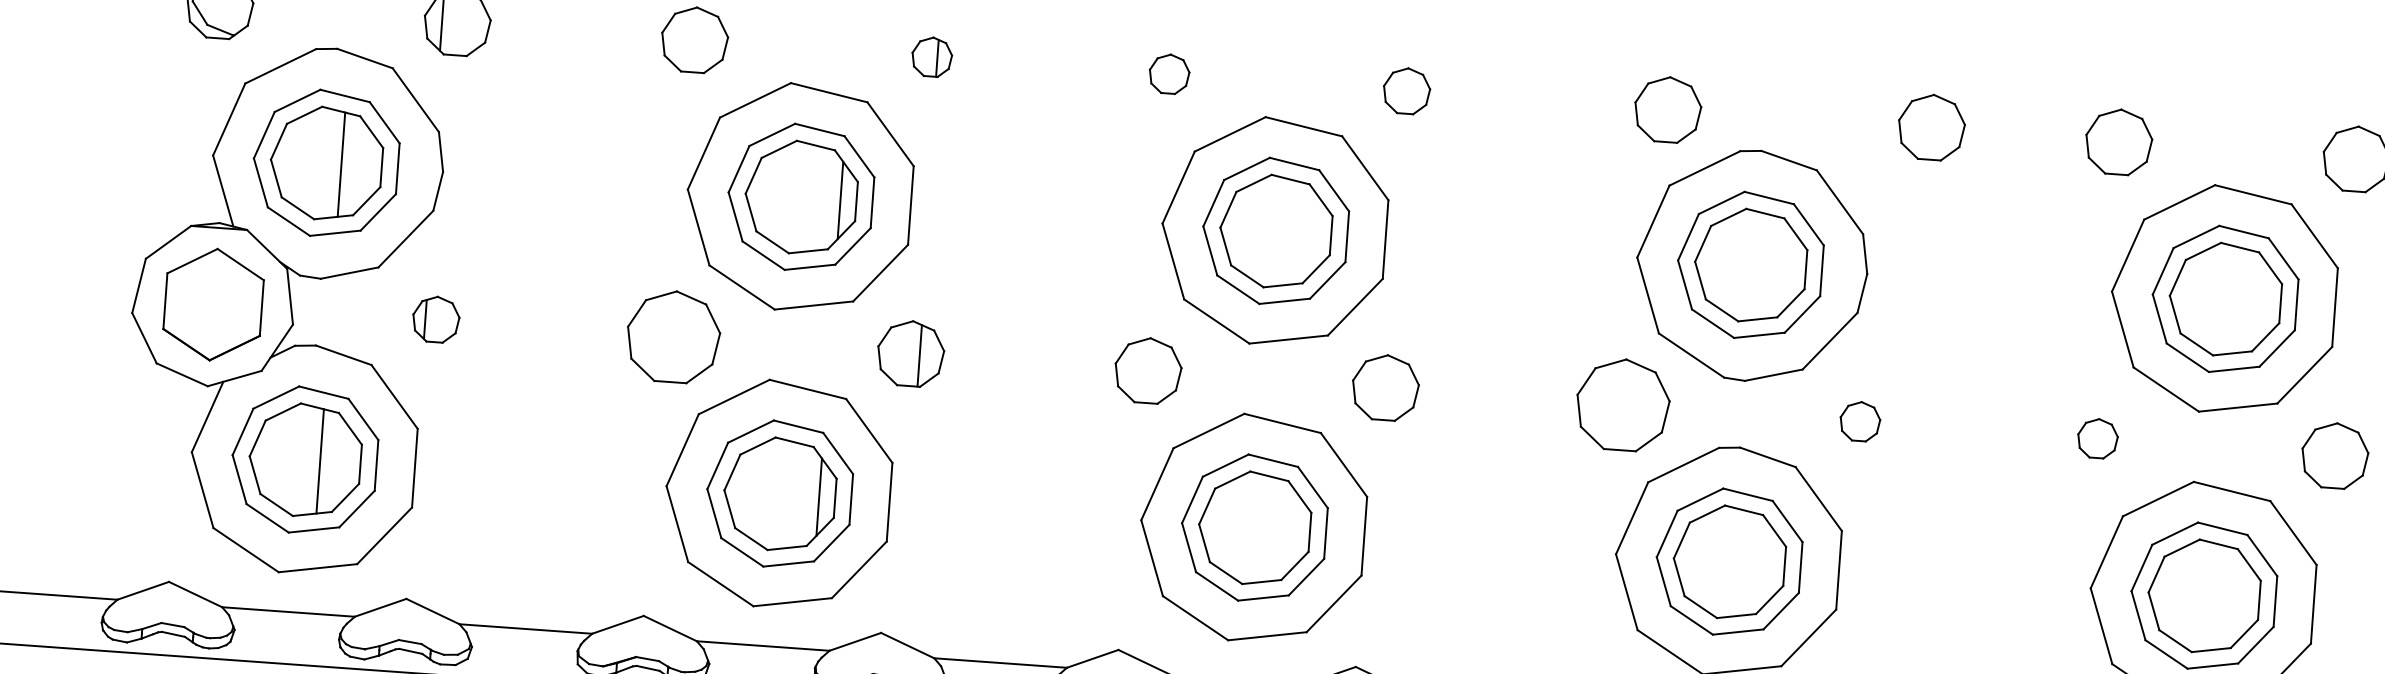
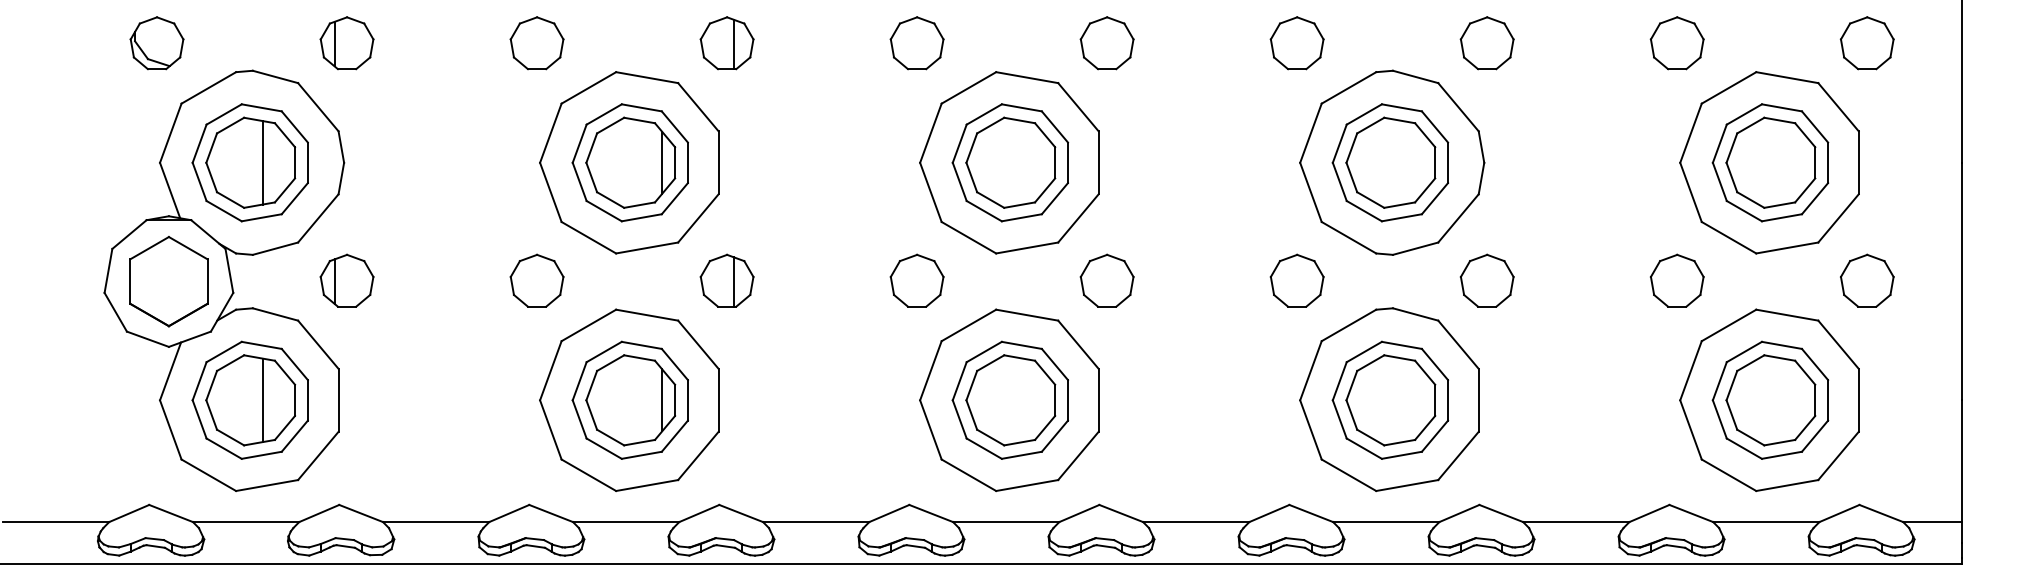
part: (931, 57) -> (726, 43), size x1.67
part: (1168, 74) -> (916, 43), size x1.67
part: (1406, 91) -> (1106, 43), size x1.43
part: (1667, 109) -> (1296, 43), moved
part: (1930, 127) -> (1486, 43), moved
part: (435, 319) -> (346, 280), size x1.43
part: (672, 336) -> (536, 280), size x0.71
part: (1622, 404) -> (1296, 280), size x0.71
part: (1859, 421) -> (1486, 280), size x1.67
part: (2098, 438) -> (1677, 280), size x1.67

